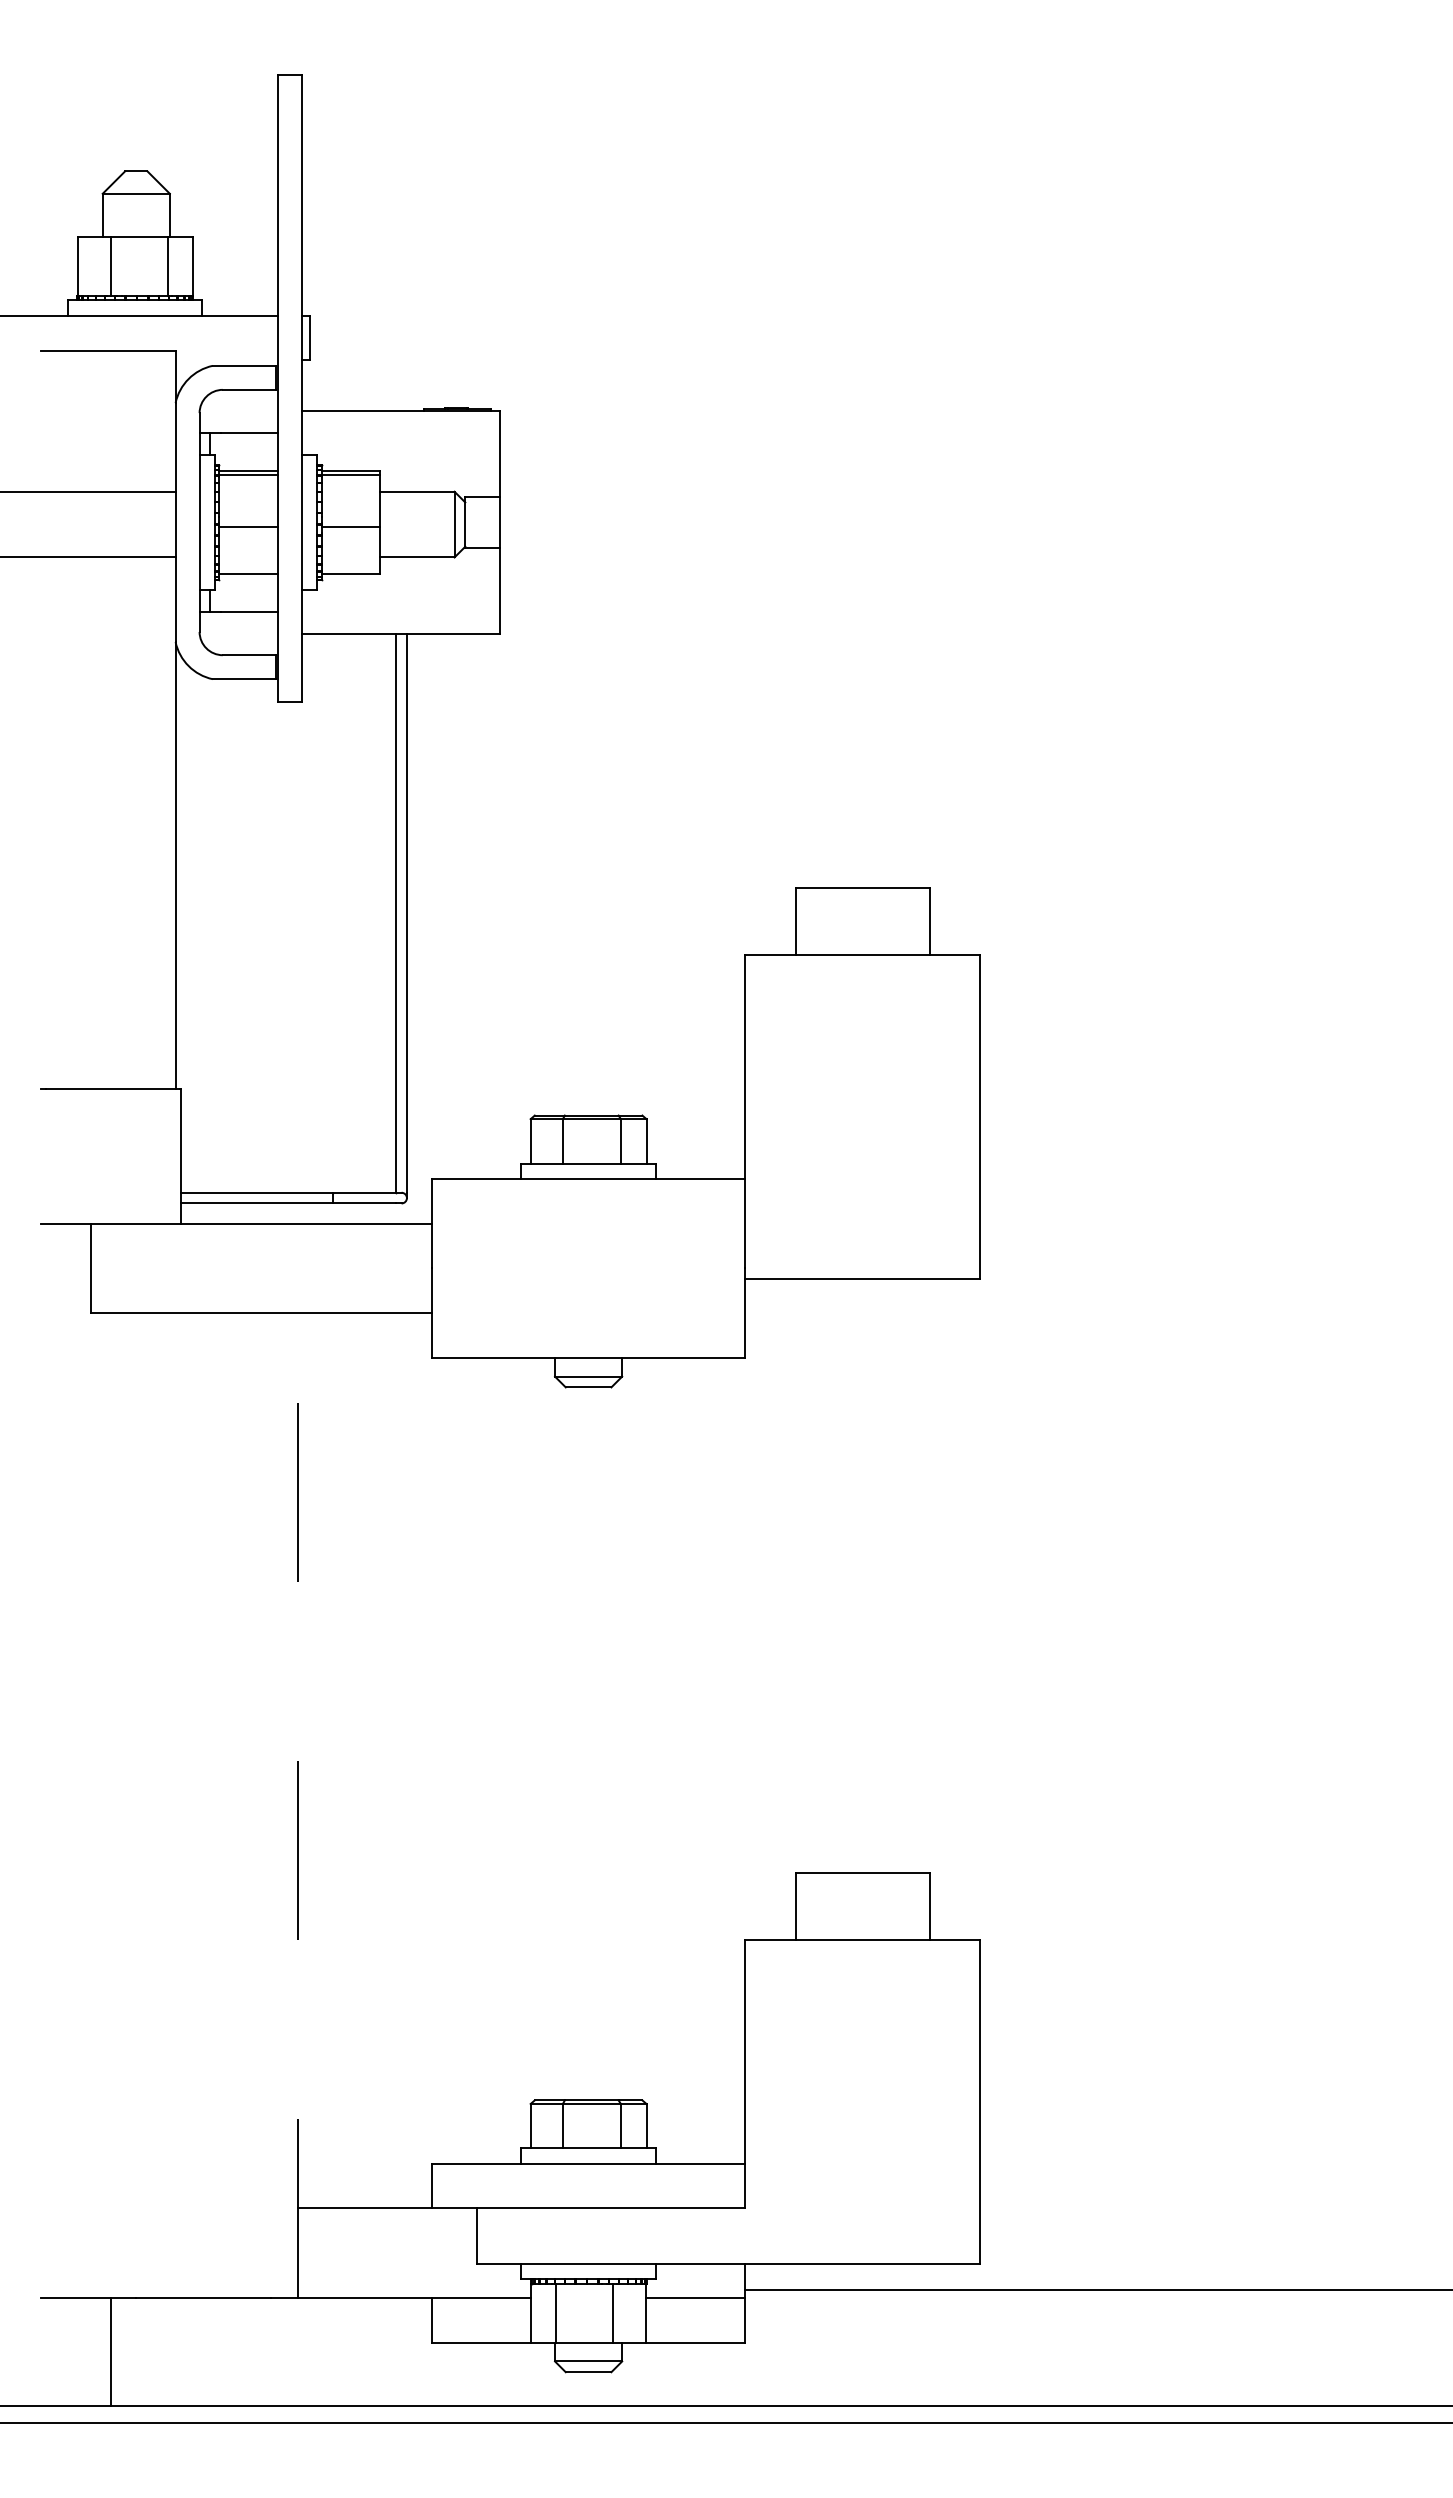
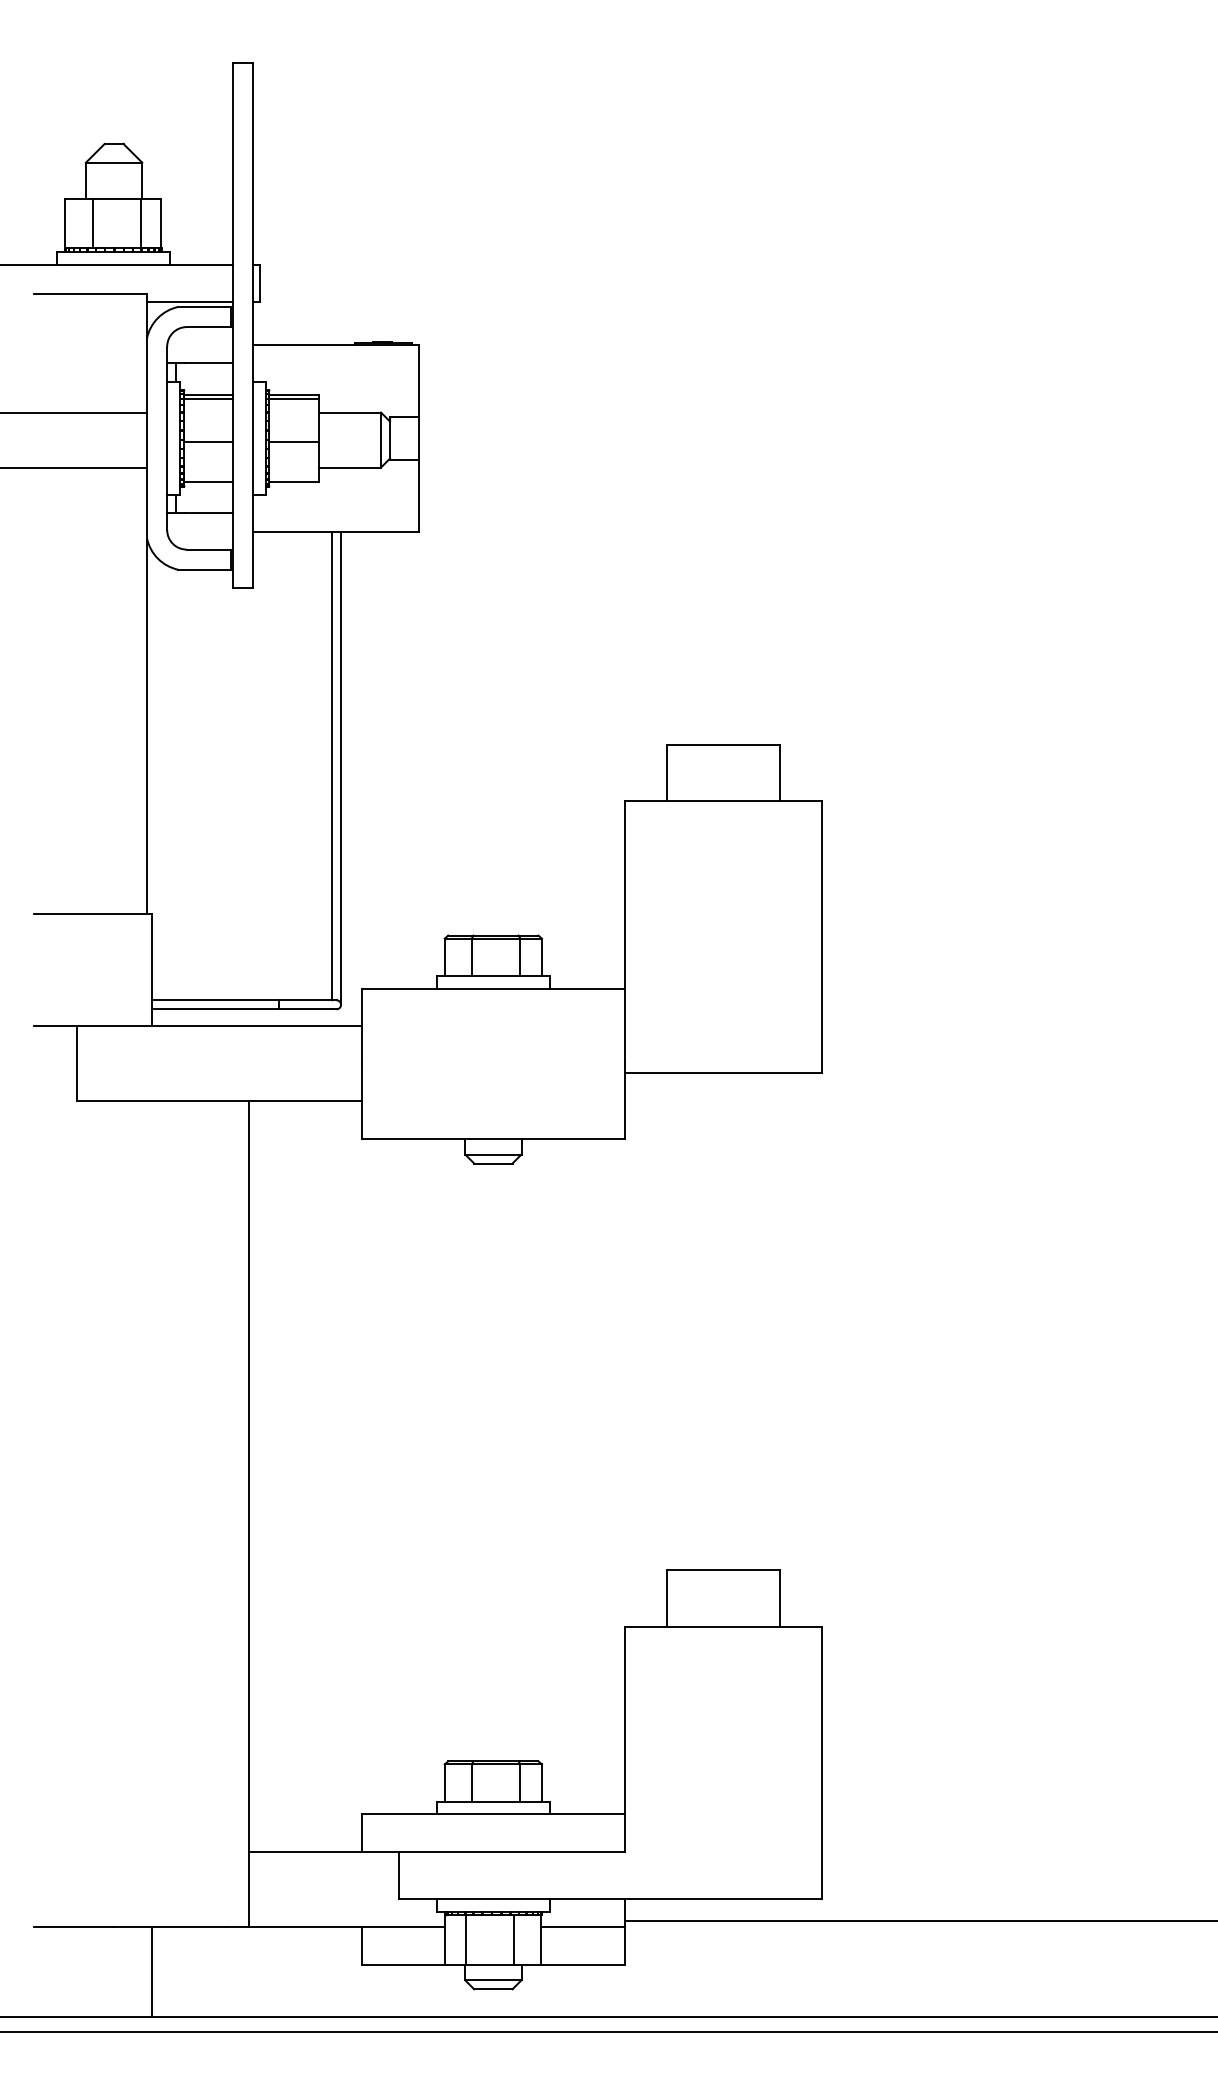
line: (226, 360) -> (189, 302), added
line: (297, 1804) -> (249, 1513), dashed -> solid
line: (110, 2351) -> (151, 1971), moved

